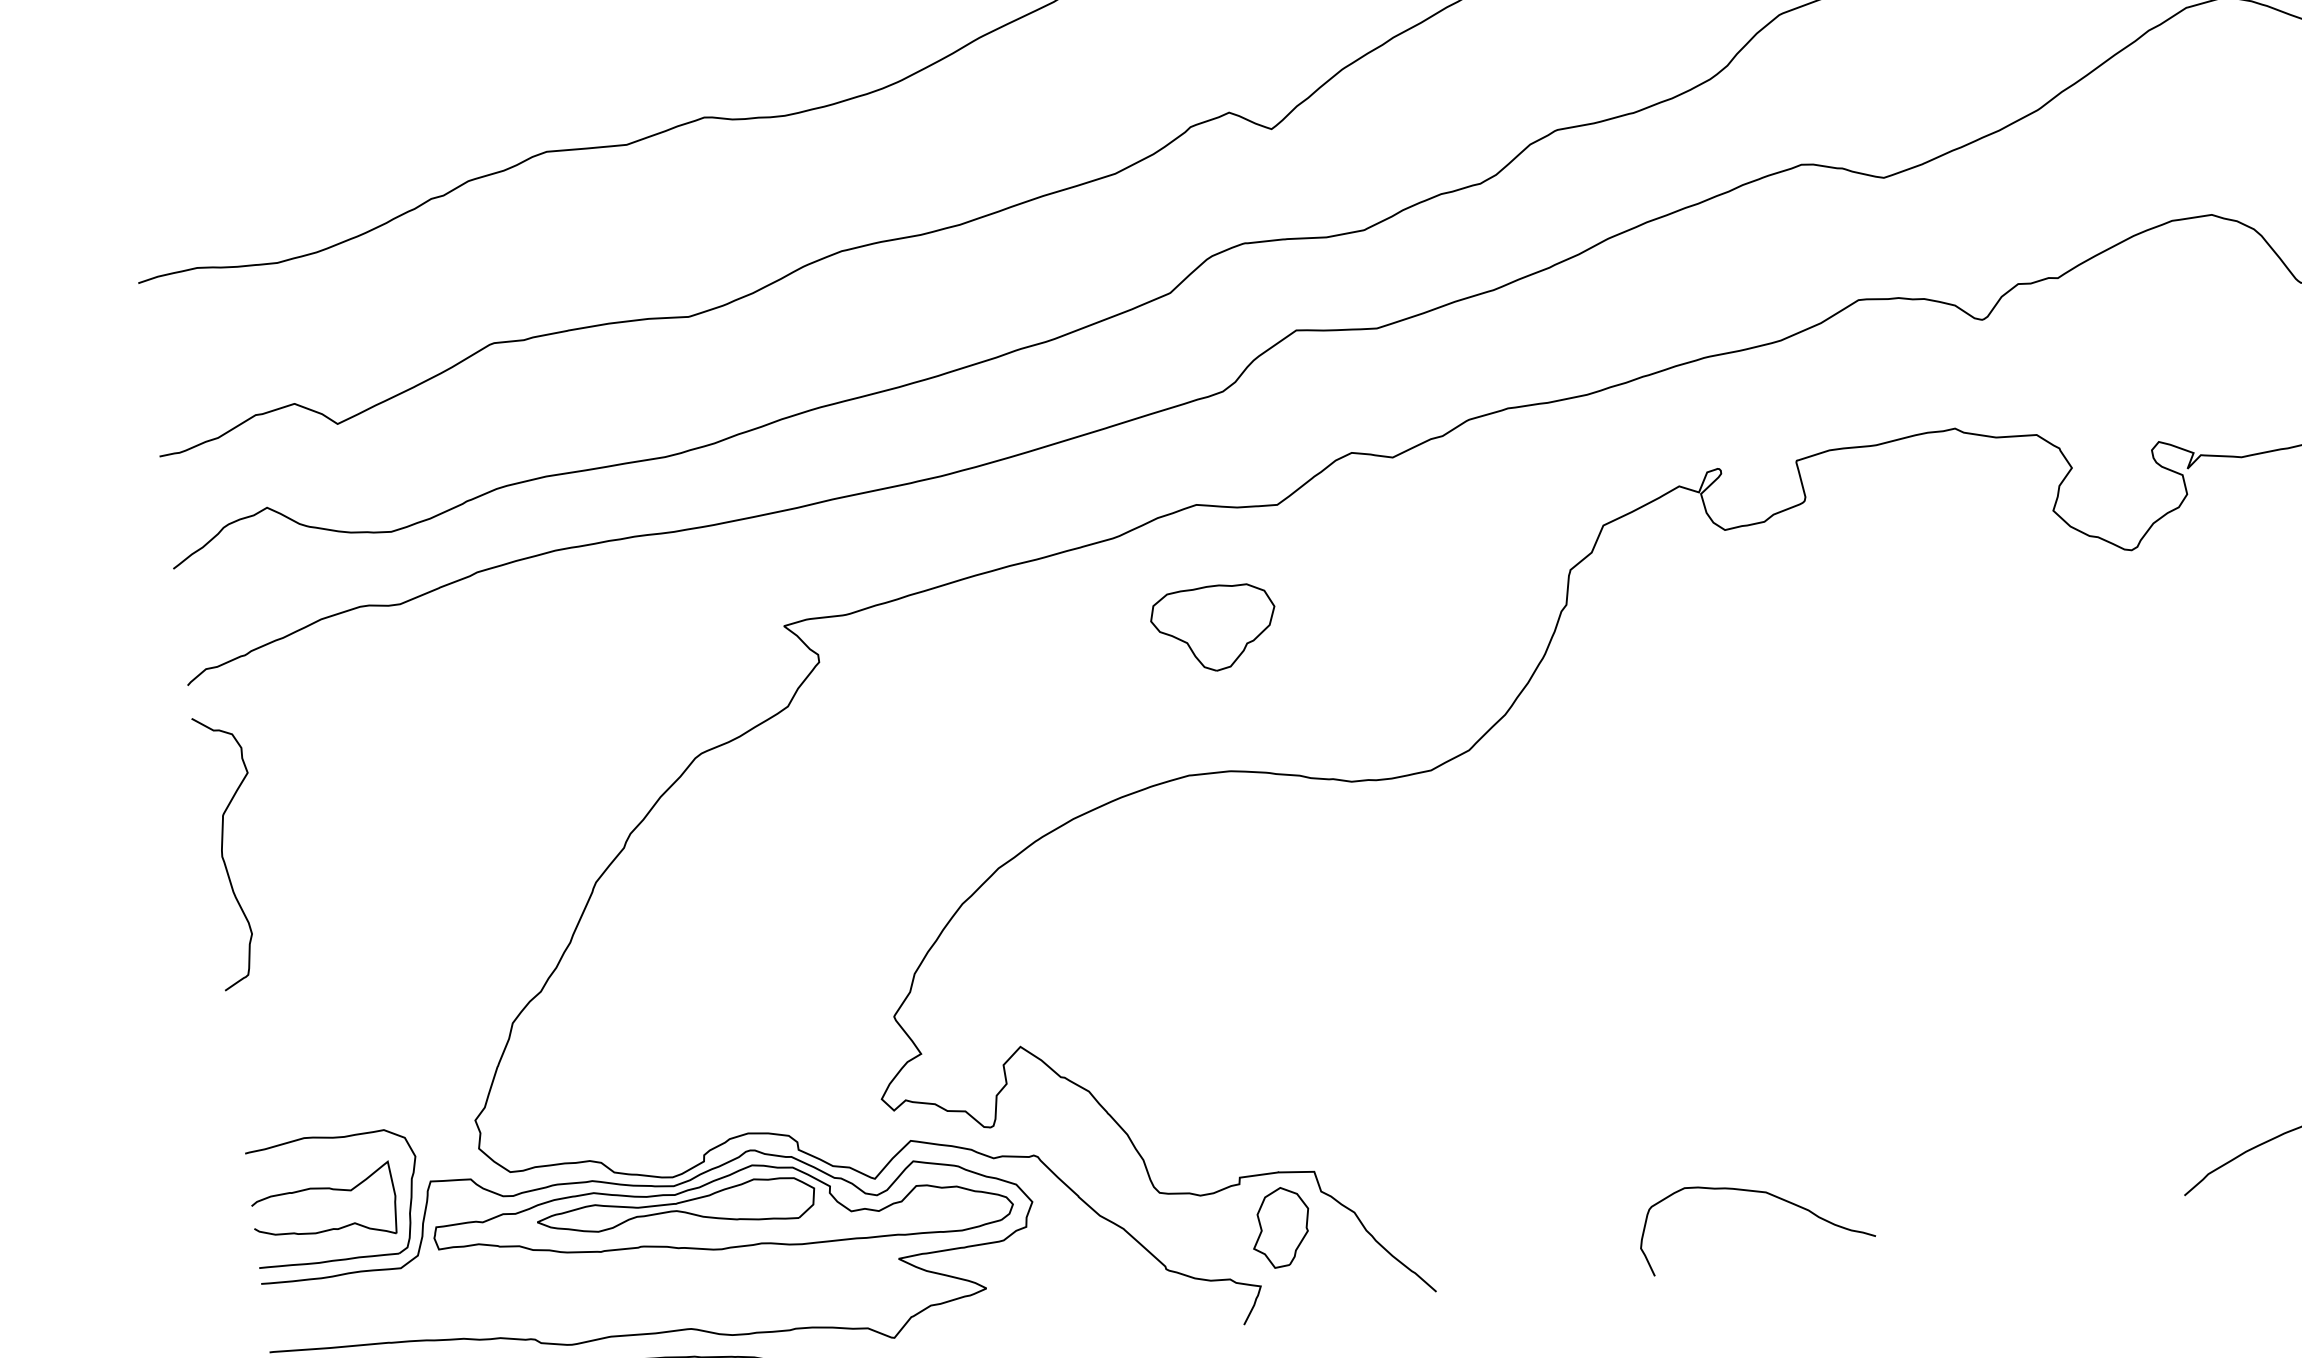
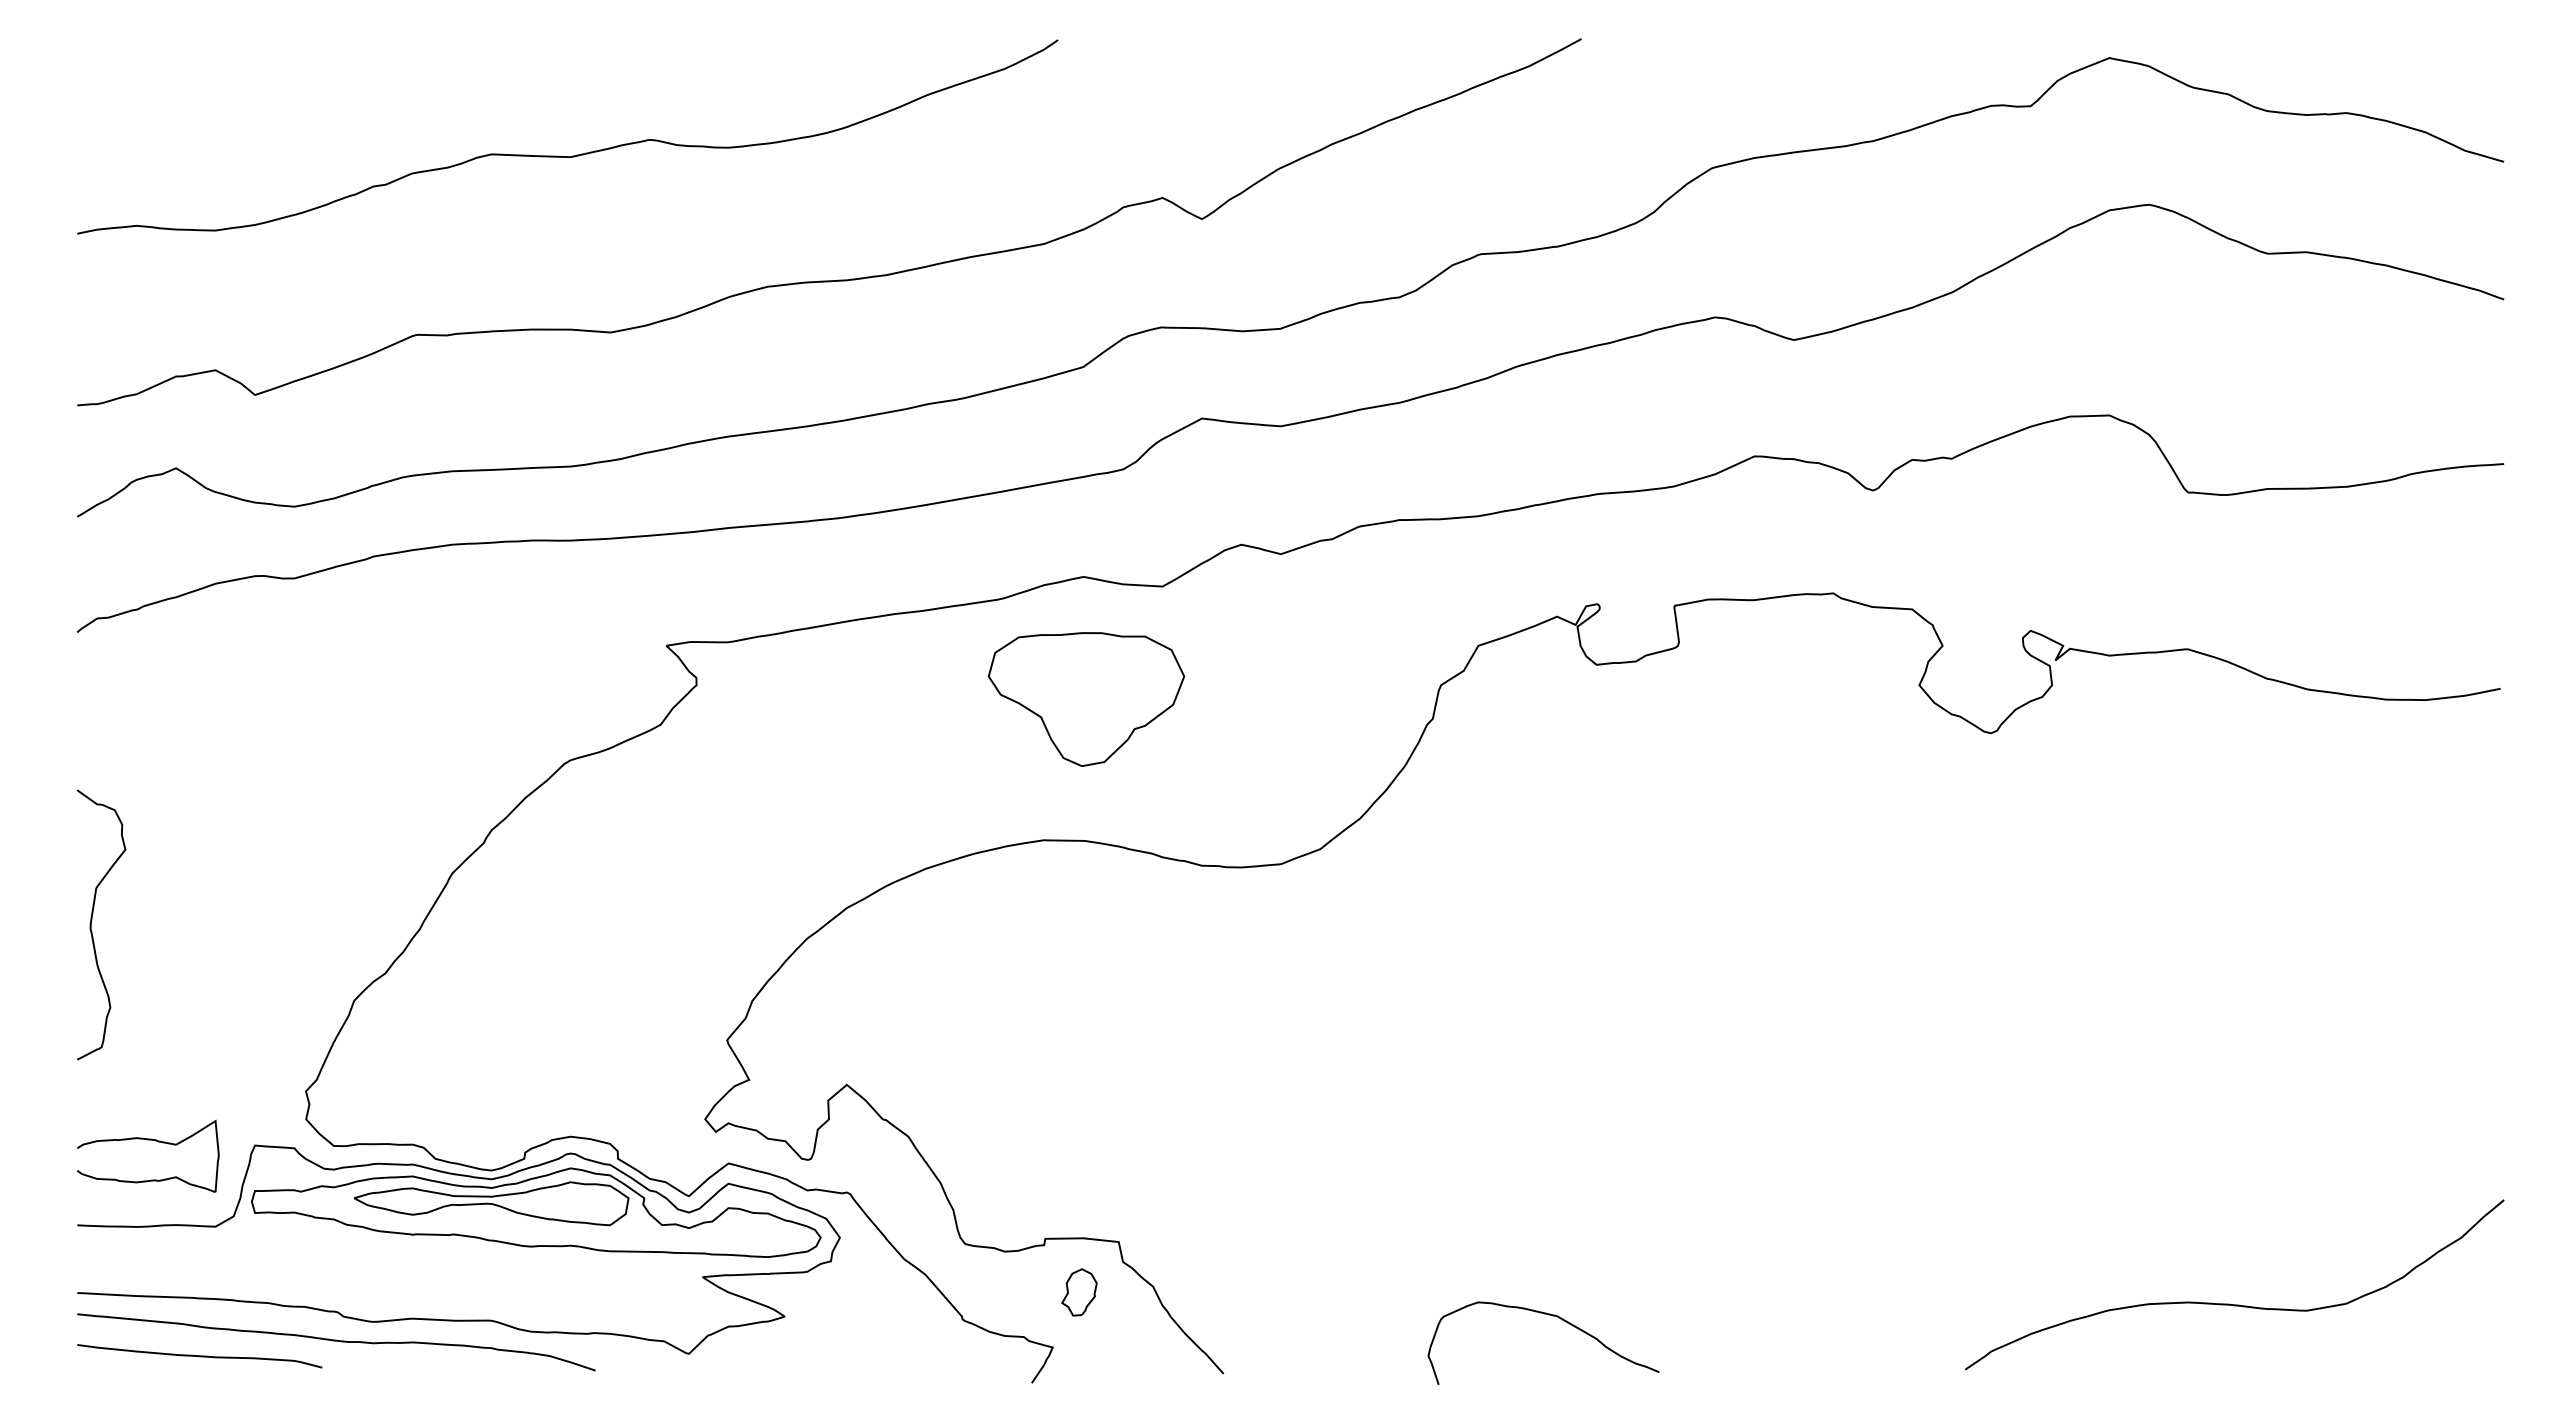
part: (1214, 628) -> (1086, 699), size x1.6
curve: (223, 848) -> (92, 920), moved
part: (333, 1139) -> (165, 1092), removed
part: (1280, 1227) -> (1079, 1292), size x0.6

